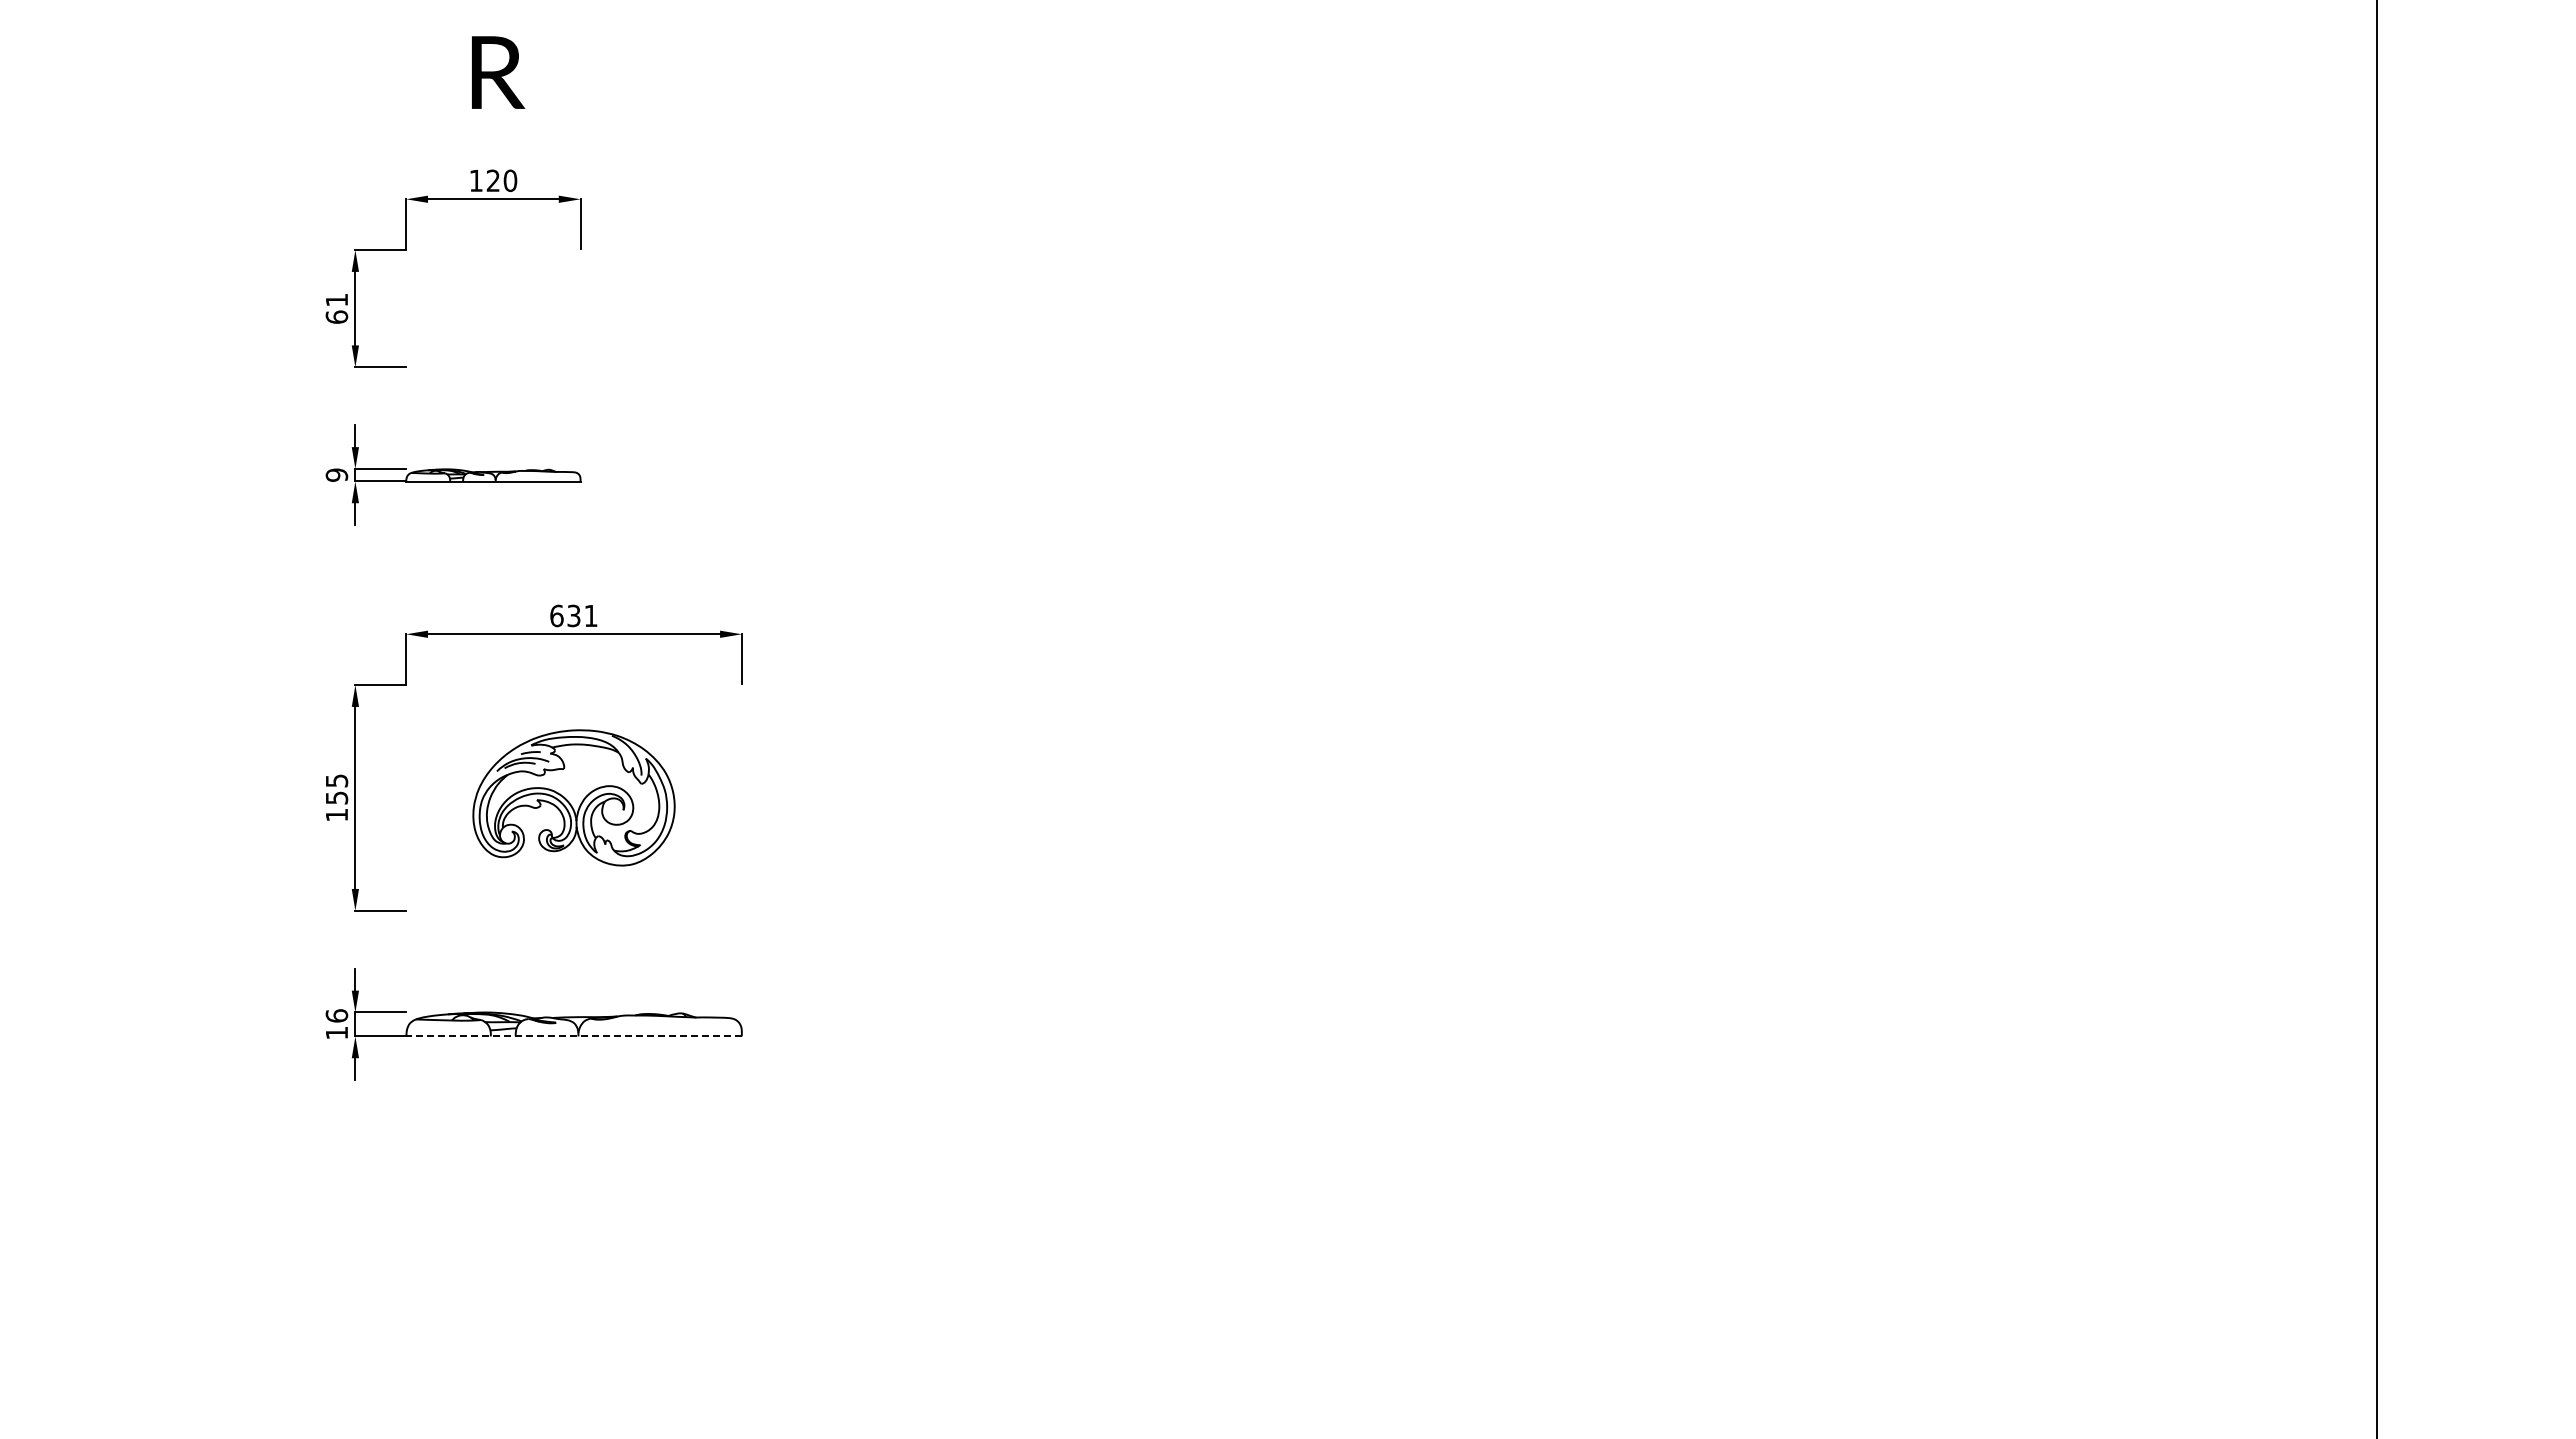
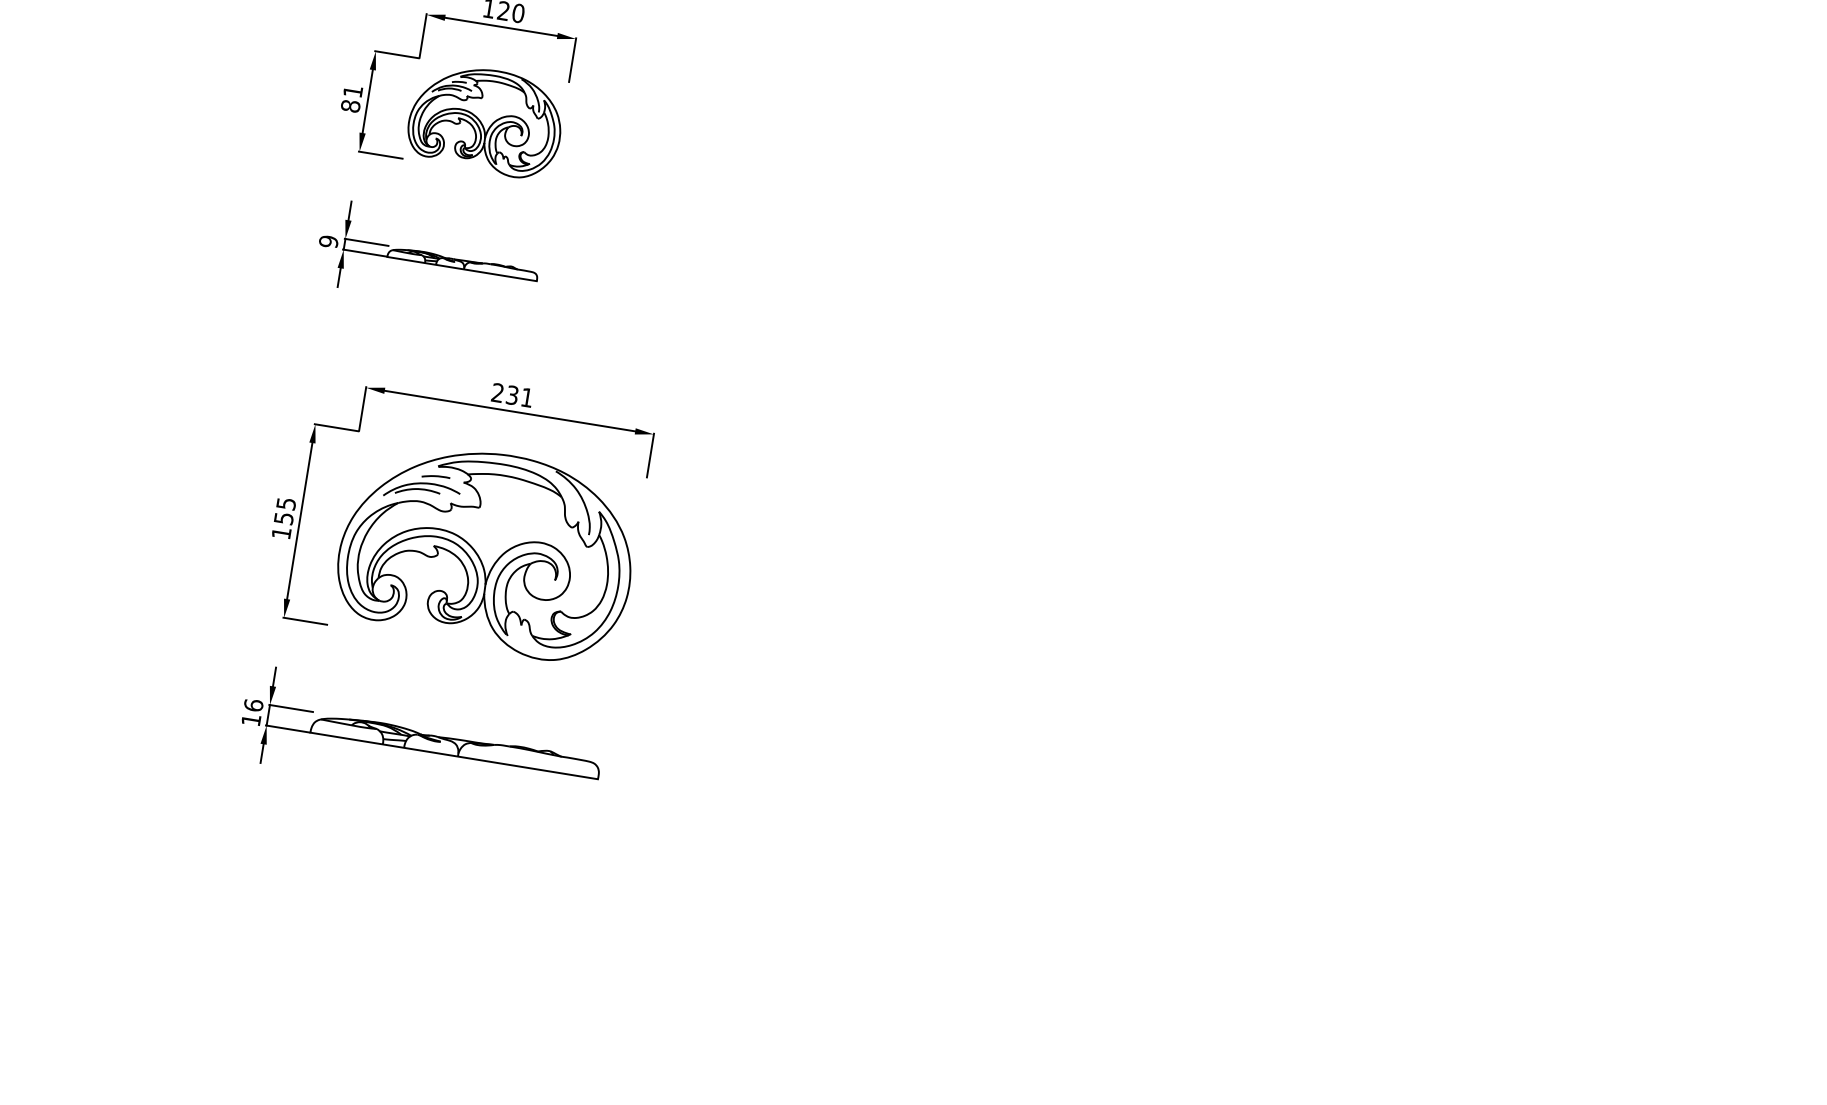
part: (493, 308) -> (486, 120), added
text: (336, 316) -> (350, 105), 61 -> 81
text: (556, 615) -> (497, 392), 631 -> 231
part: (573, 797) -> (486, 550), size x1.67
line: (574, 1036) -> (454, 756), dashed -> solid

